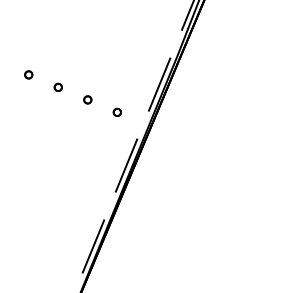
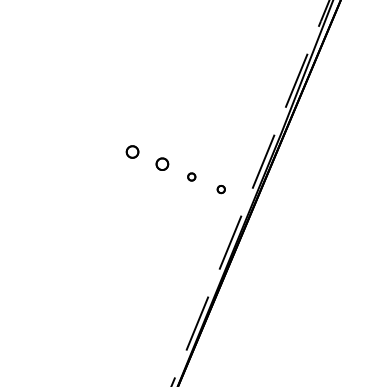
part: (28, 74) -> (132, 151), size x1.6
part: (57, 87) -> (161, 164), size x1.6

